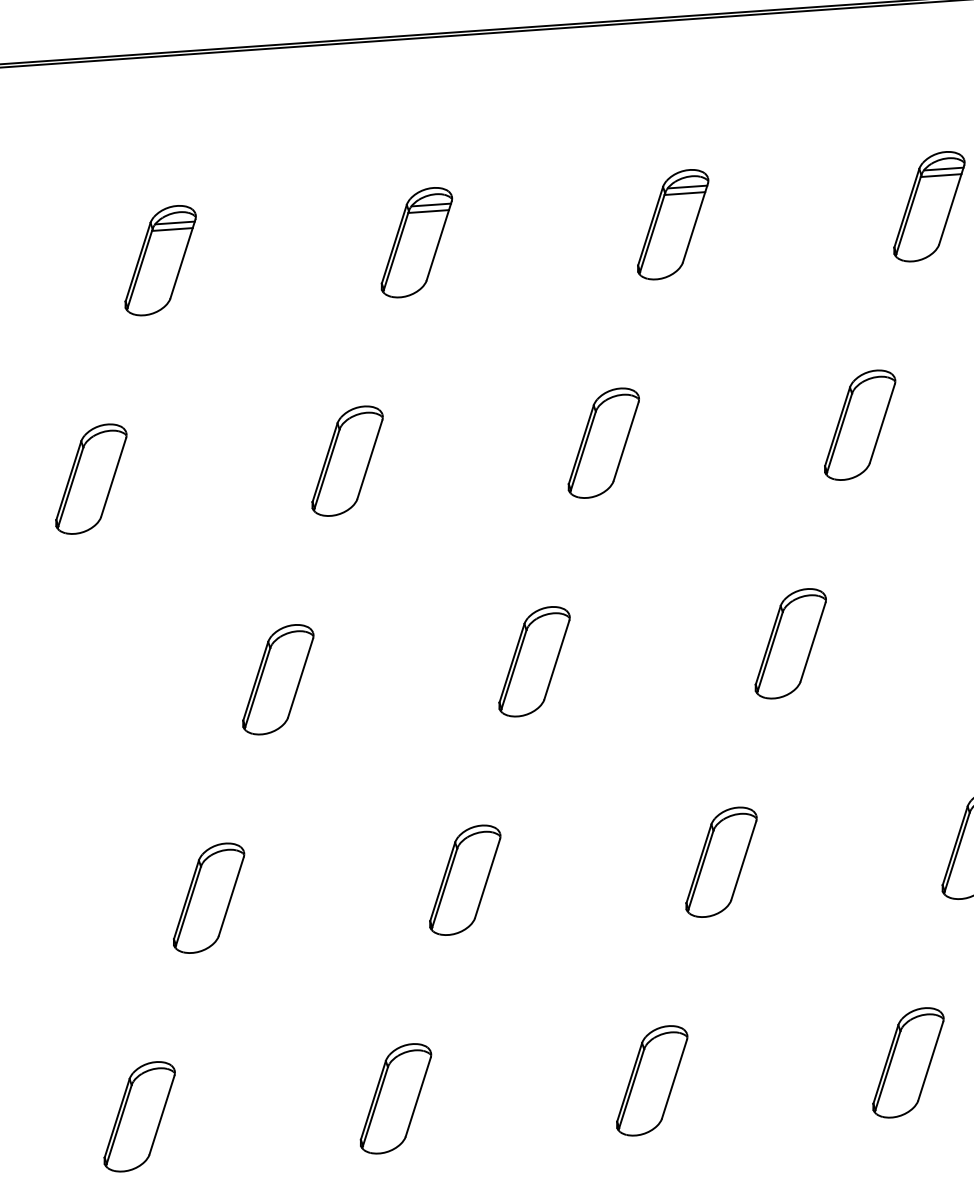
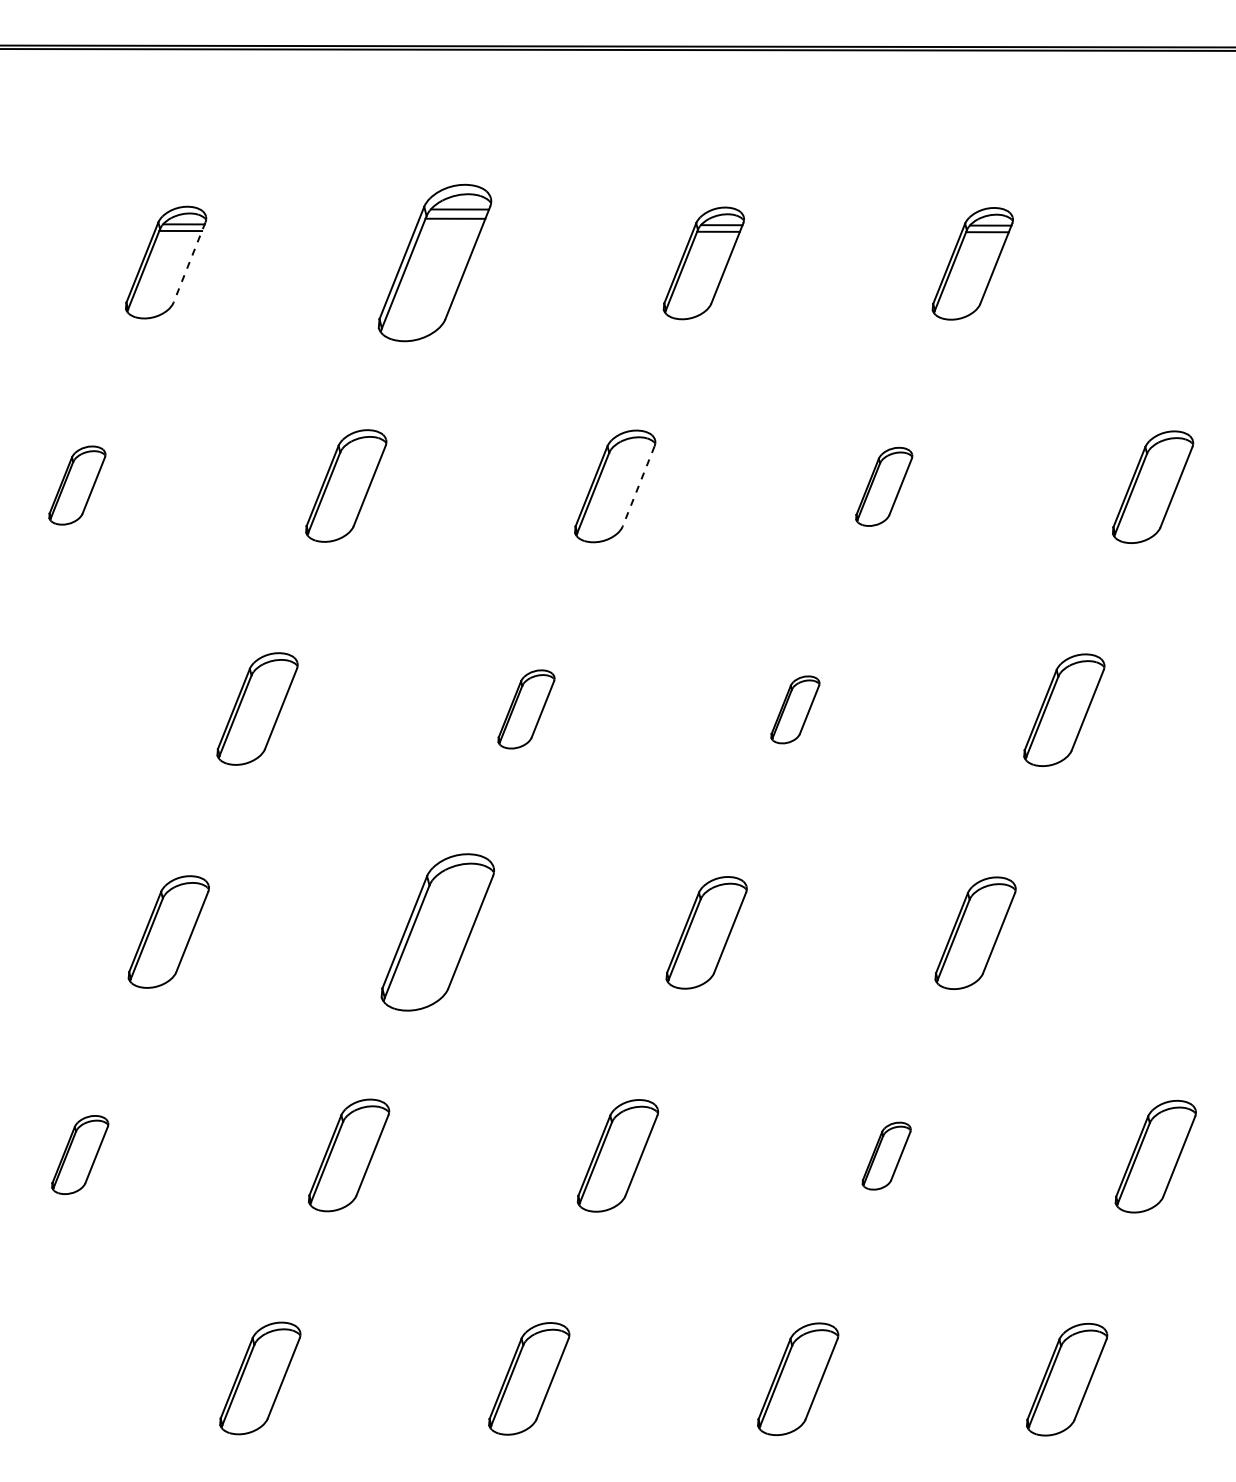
part: (416, 242) -> (434, 262), size x1.4
line: (183, 259) -> (189, 263), solid -> dashed
part: (860, 424) -> (884, 486), size x0.7
line: (626, 441) -> (638, 486), solid -> dashed
part: (91, 479) -> (77, 485), size x0.7
part: (790, 643) -> (795, 709), size x0.6
part: (534, 661) -> (526, 709), size x0.7
part: (464, 880) -> (437, 932), size x1.4
part: (908, 1062) -> (886, 1155), size x0.6
part: (140, 1116) -> (80, 1154), size x0.7

